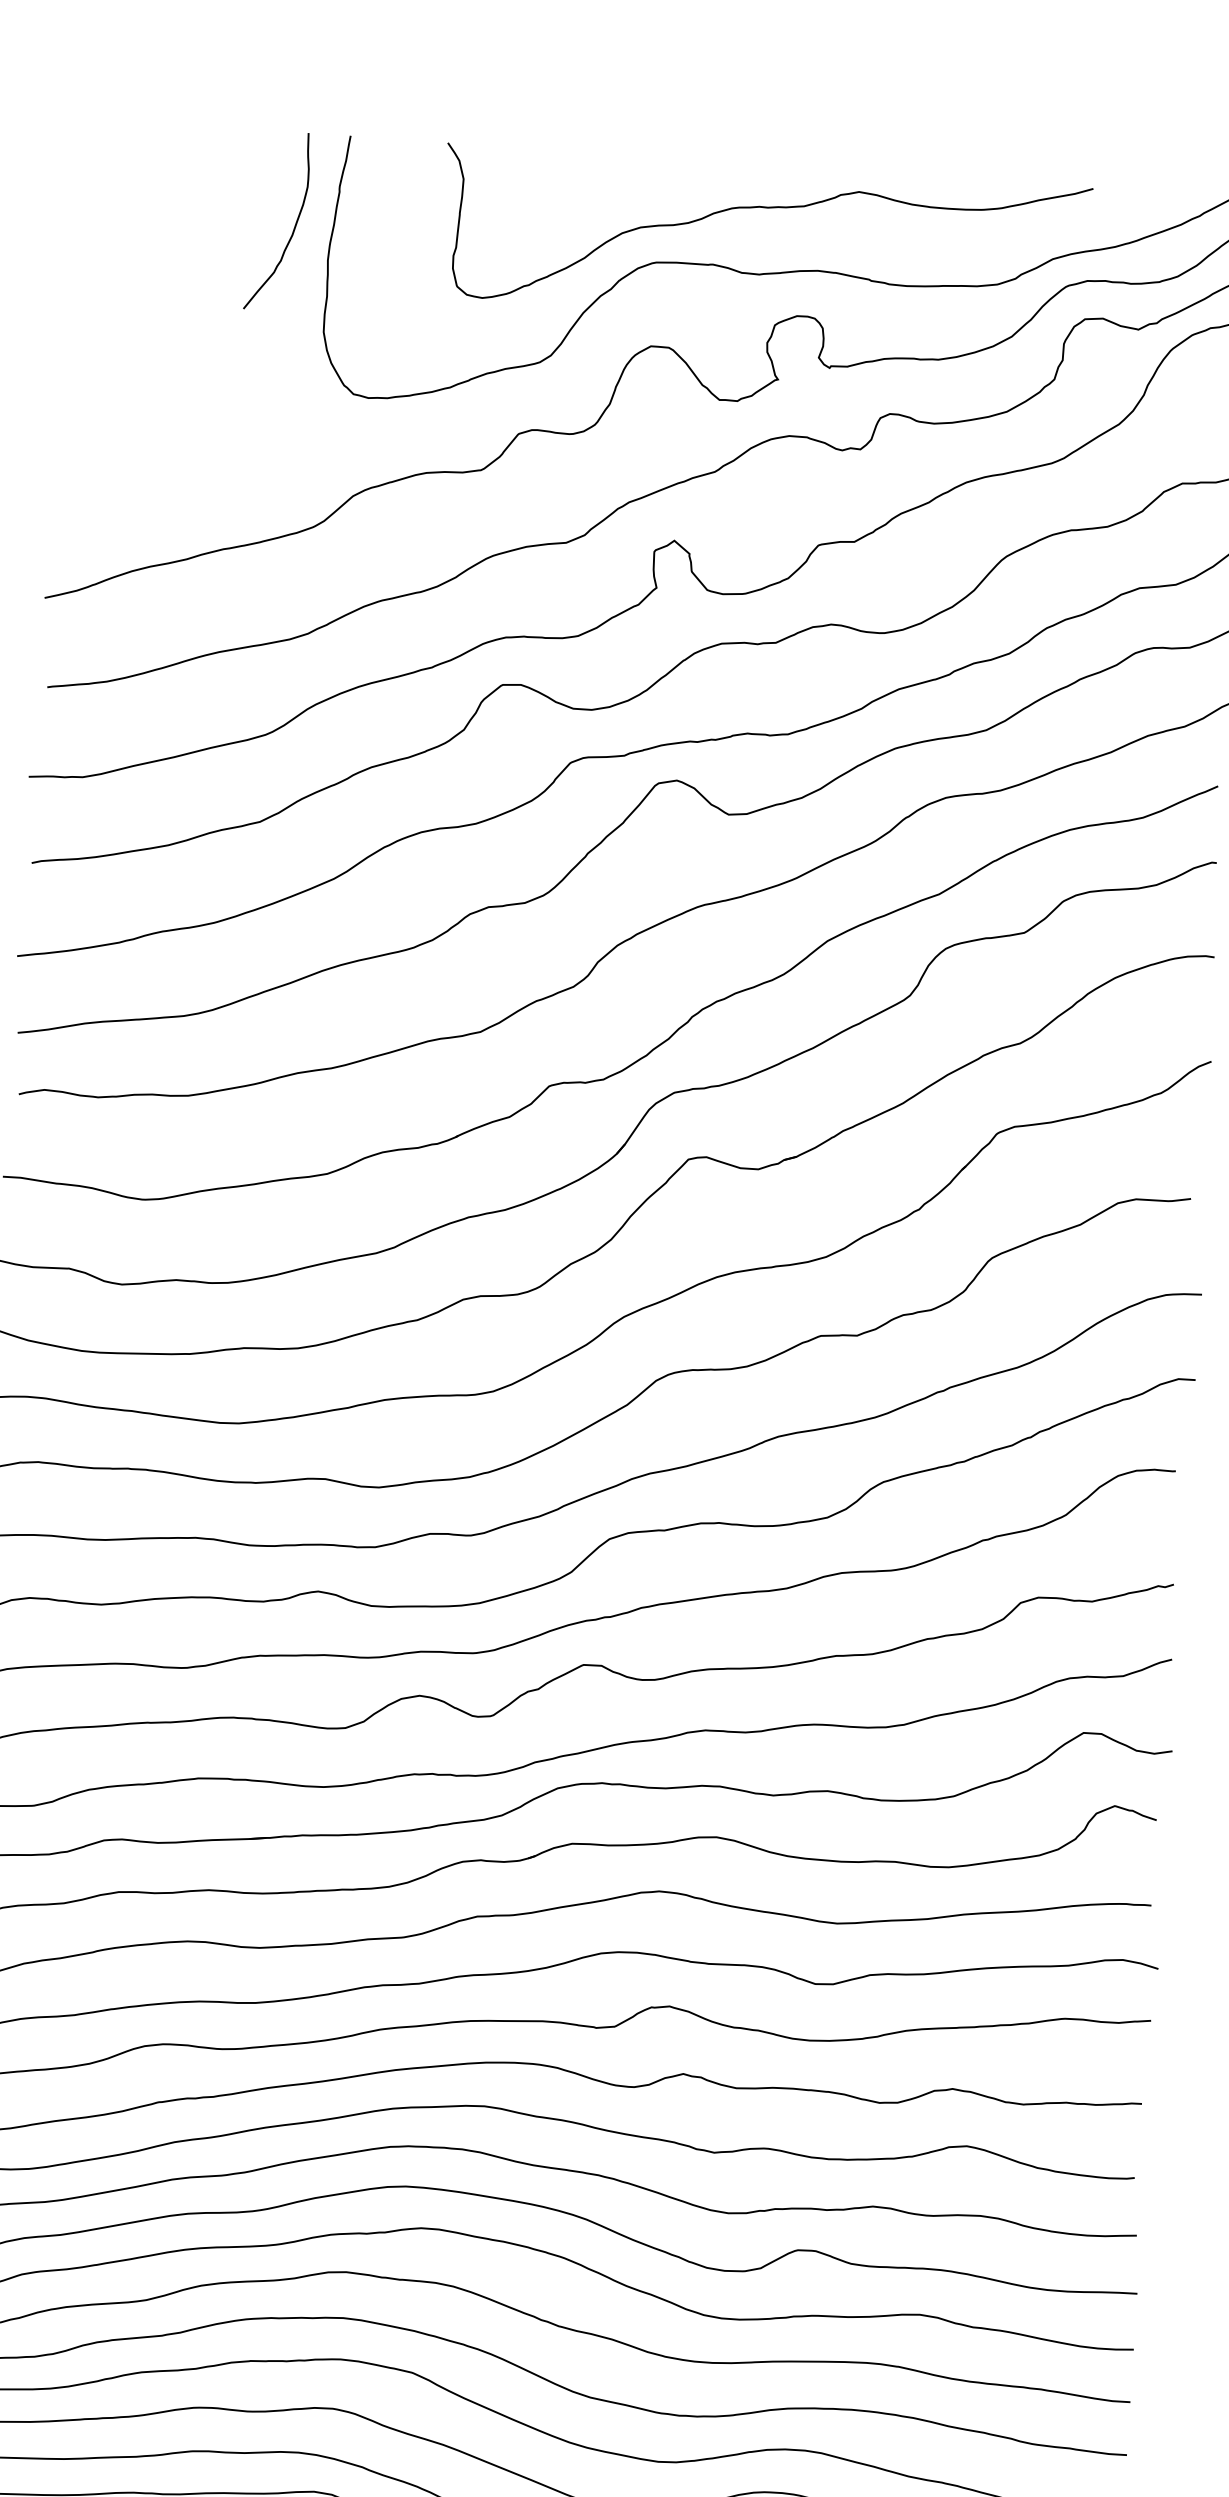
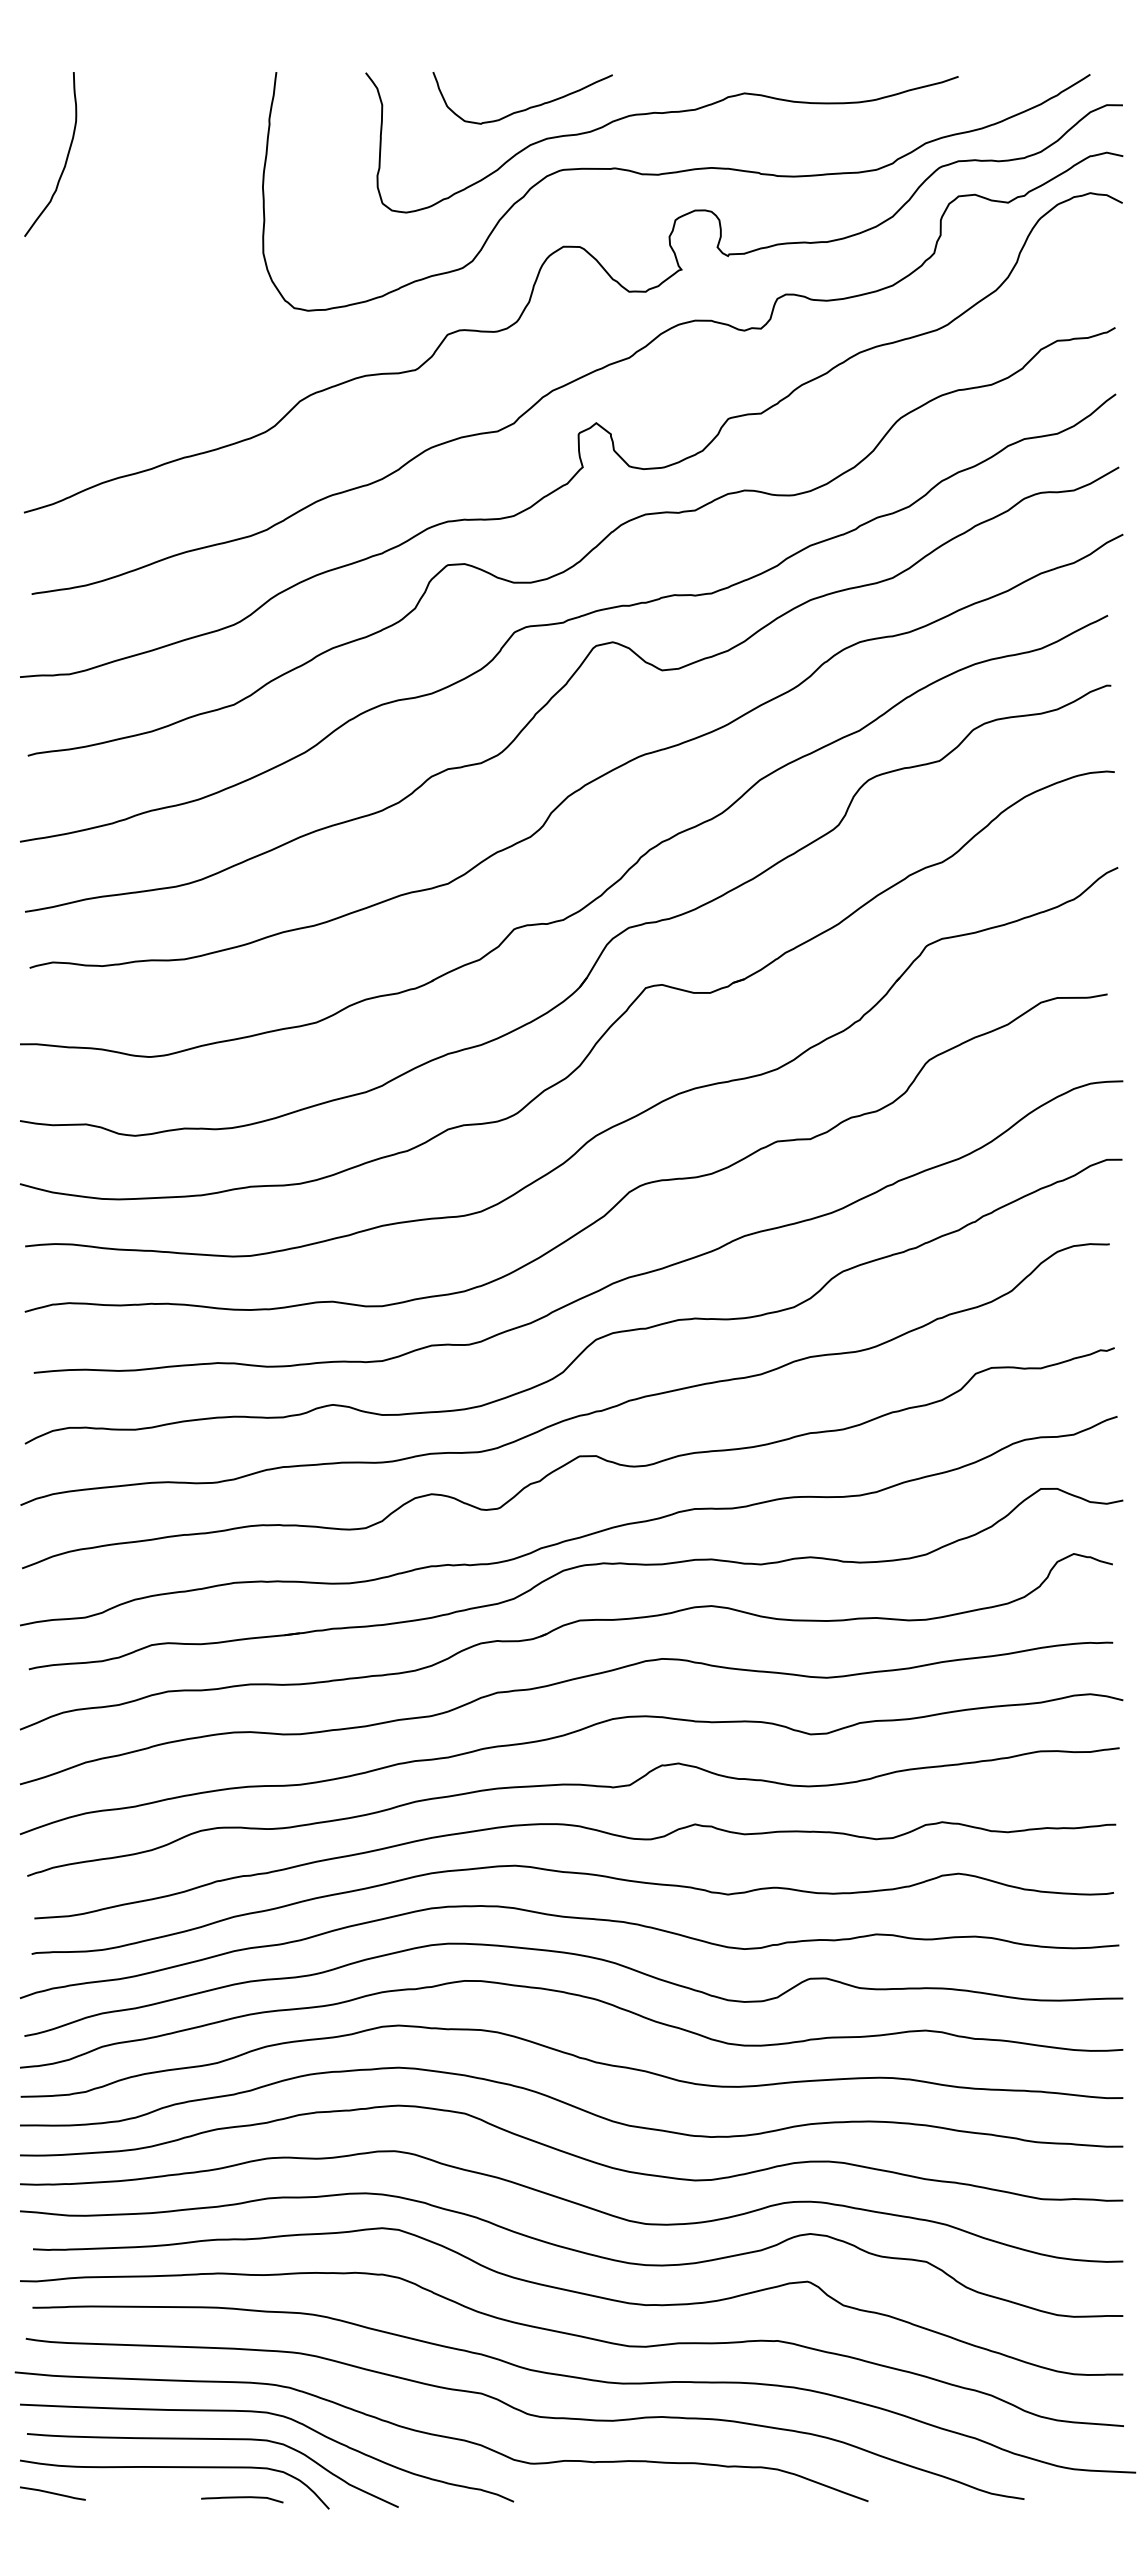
curve: (620, 193) -> (526, 108), added
curve: (294, 224) -> (66, 156), moved

